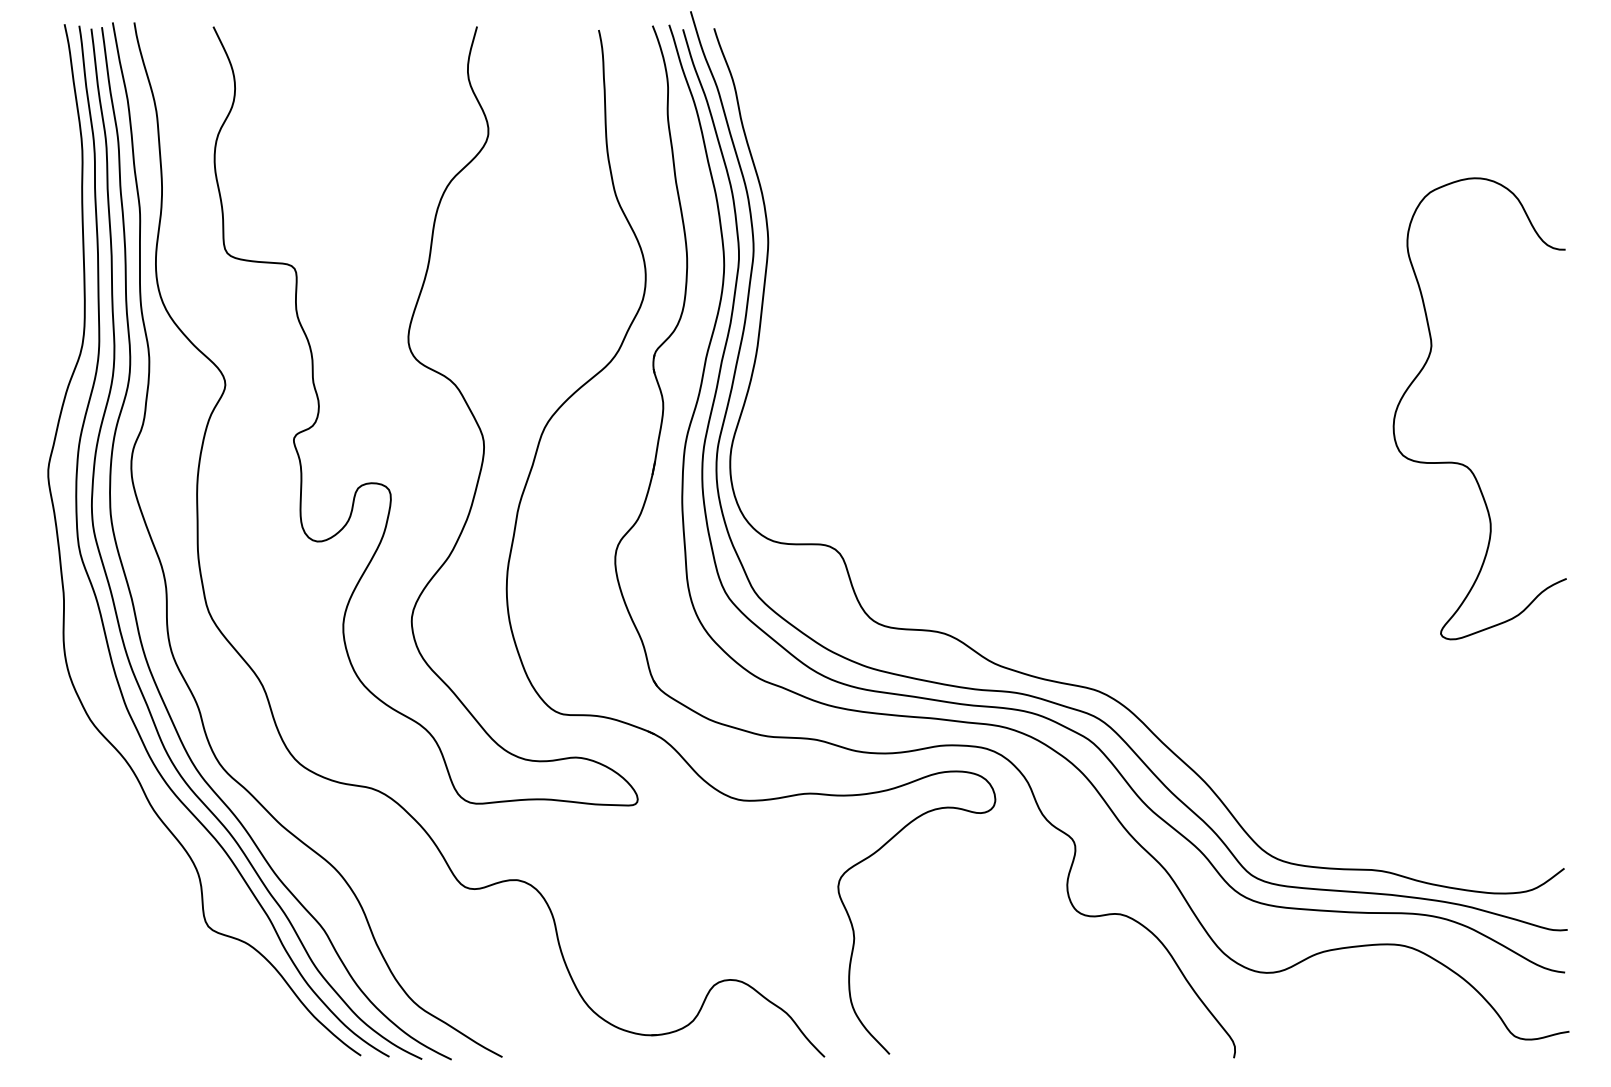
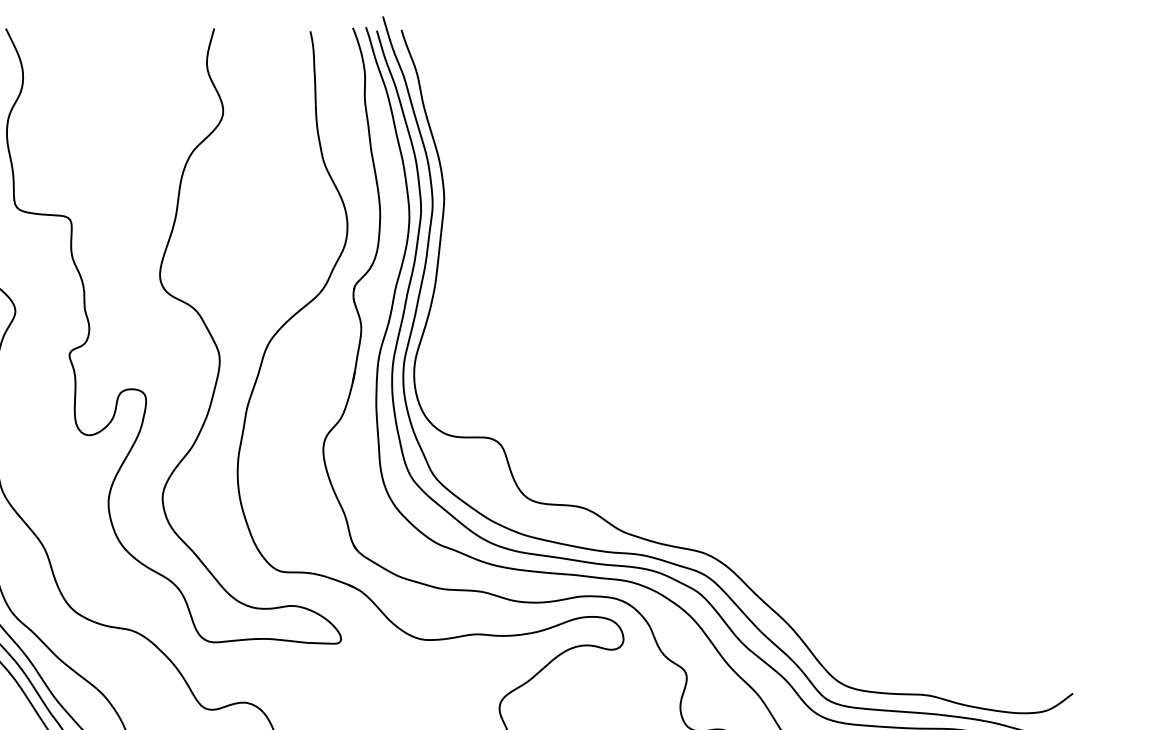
curve: (1462, 463) -> (992, 373), removed

